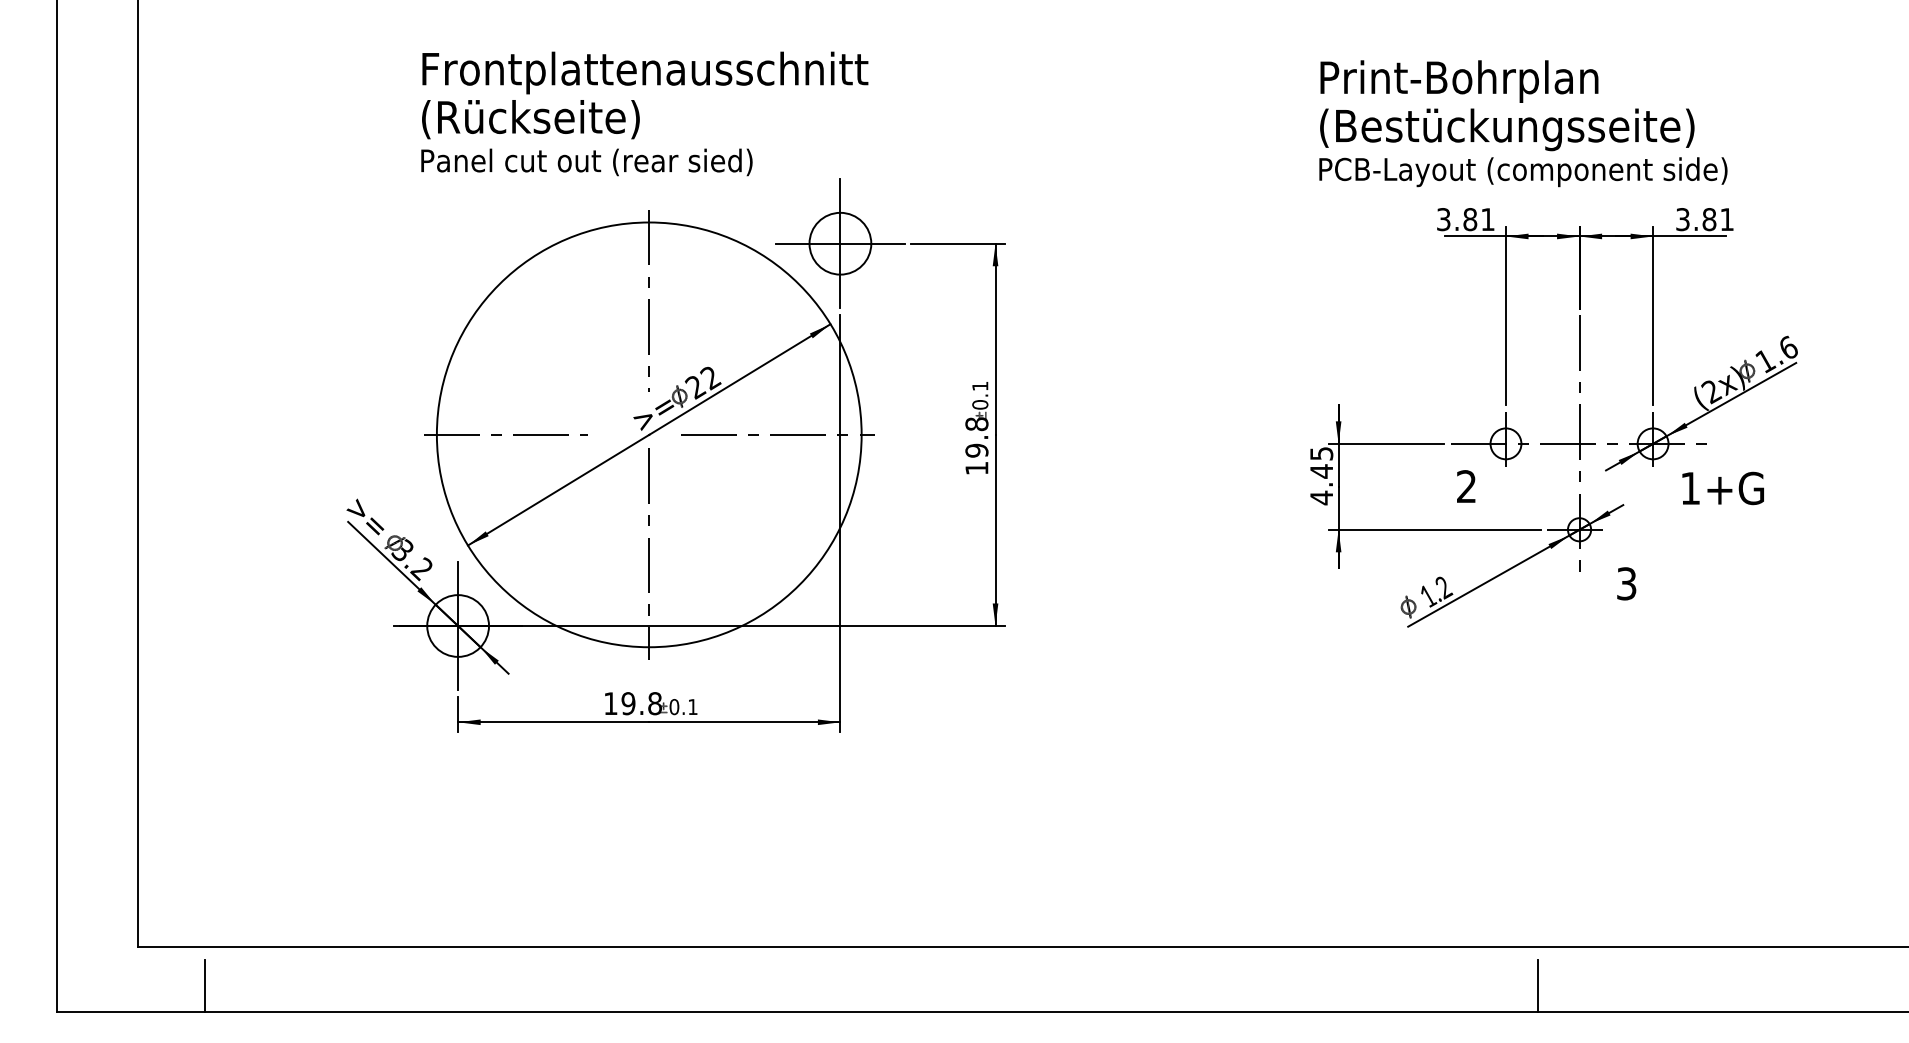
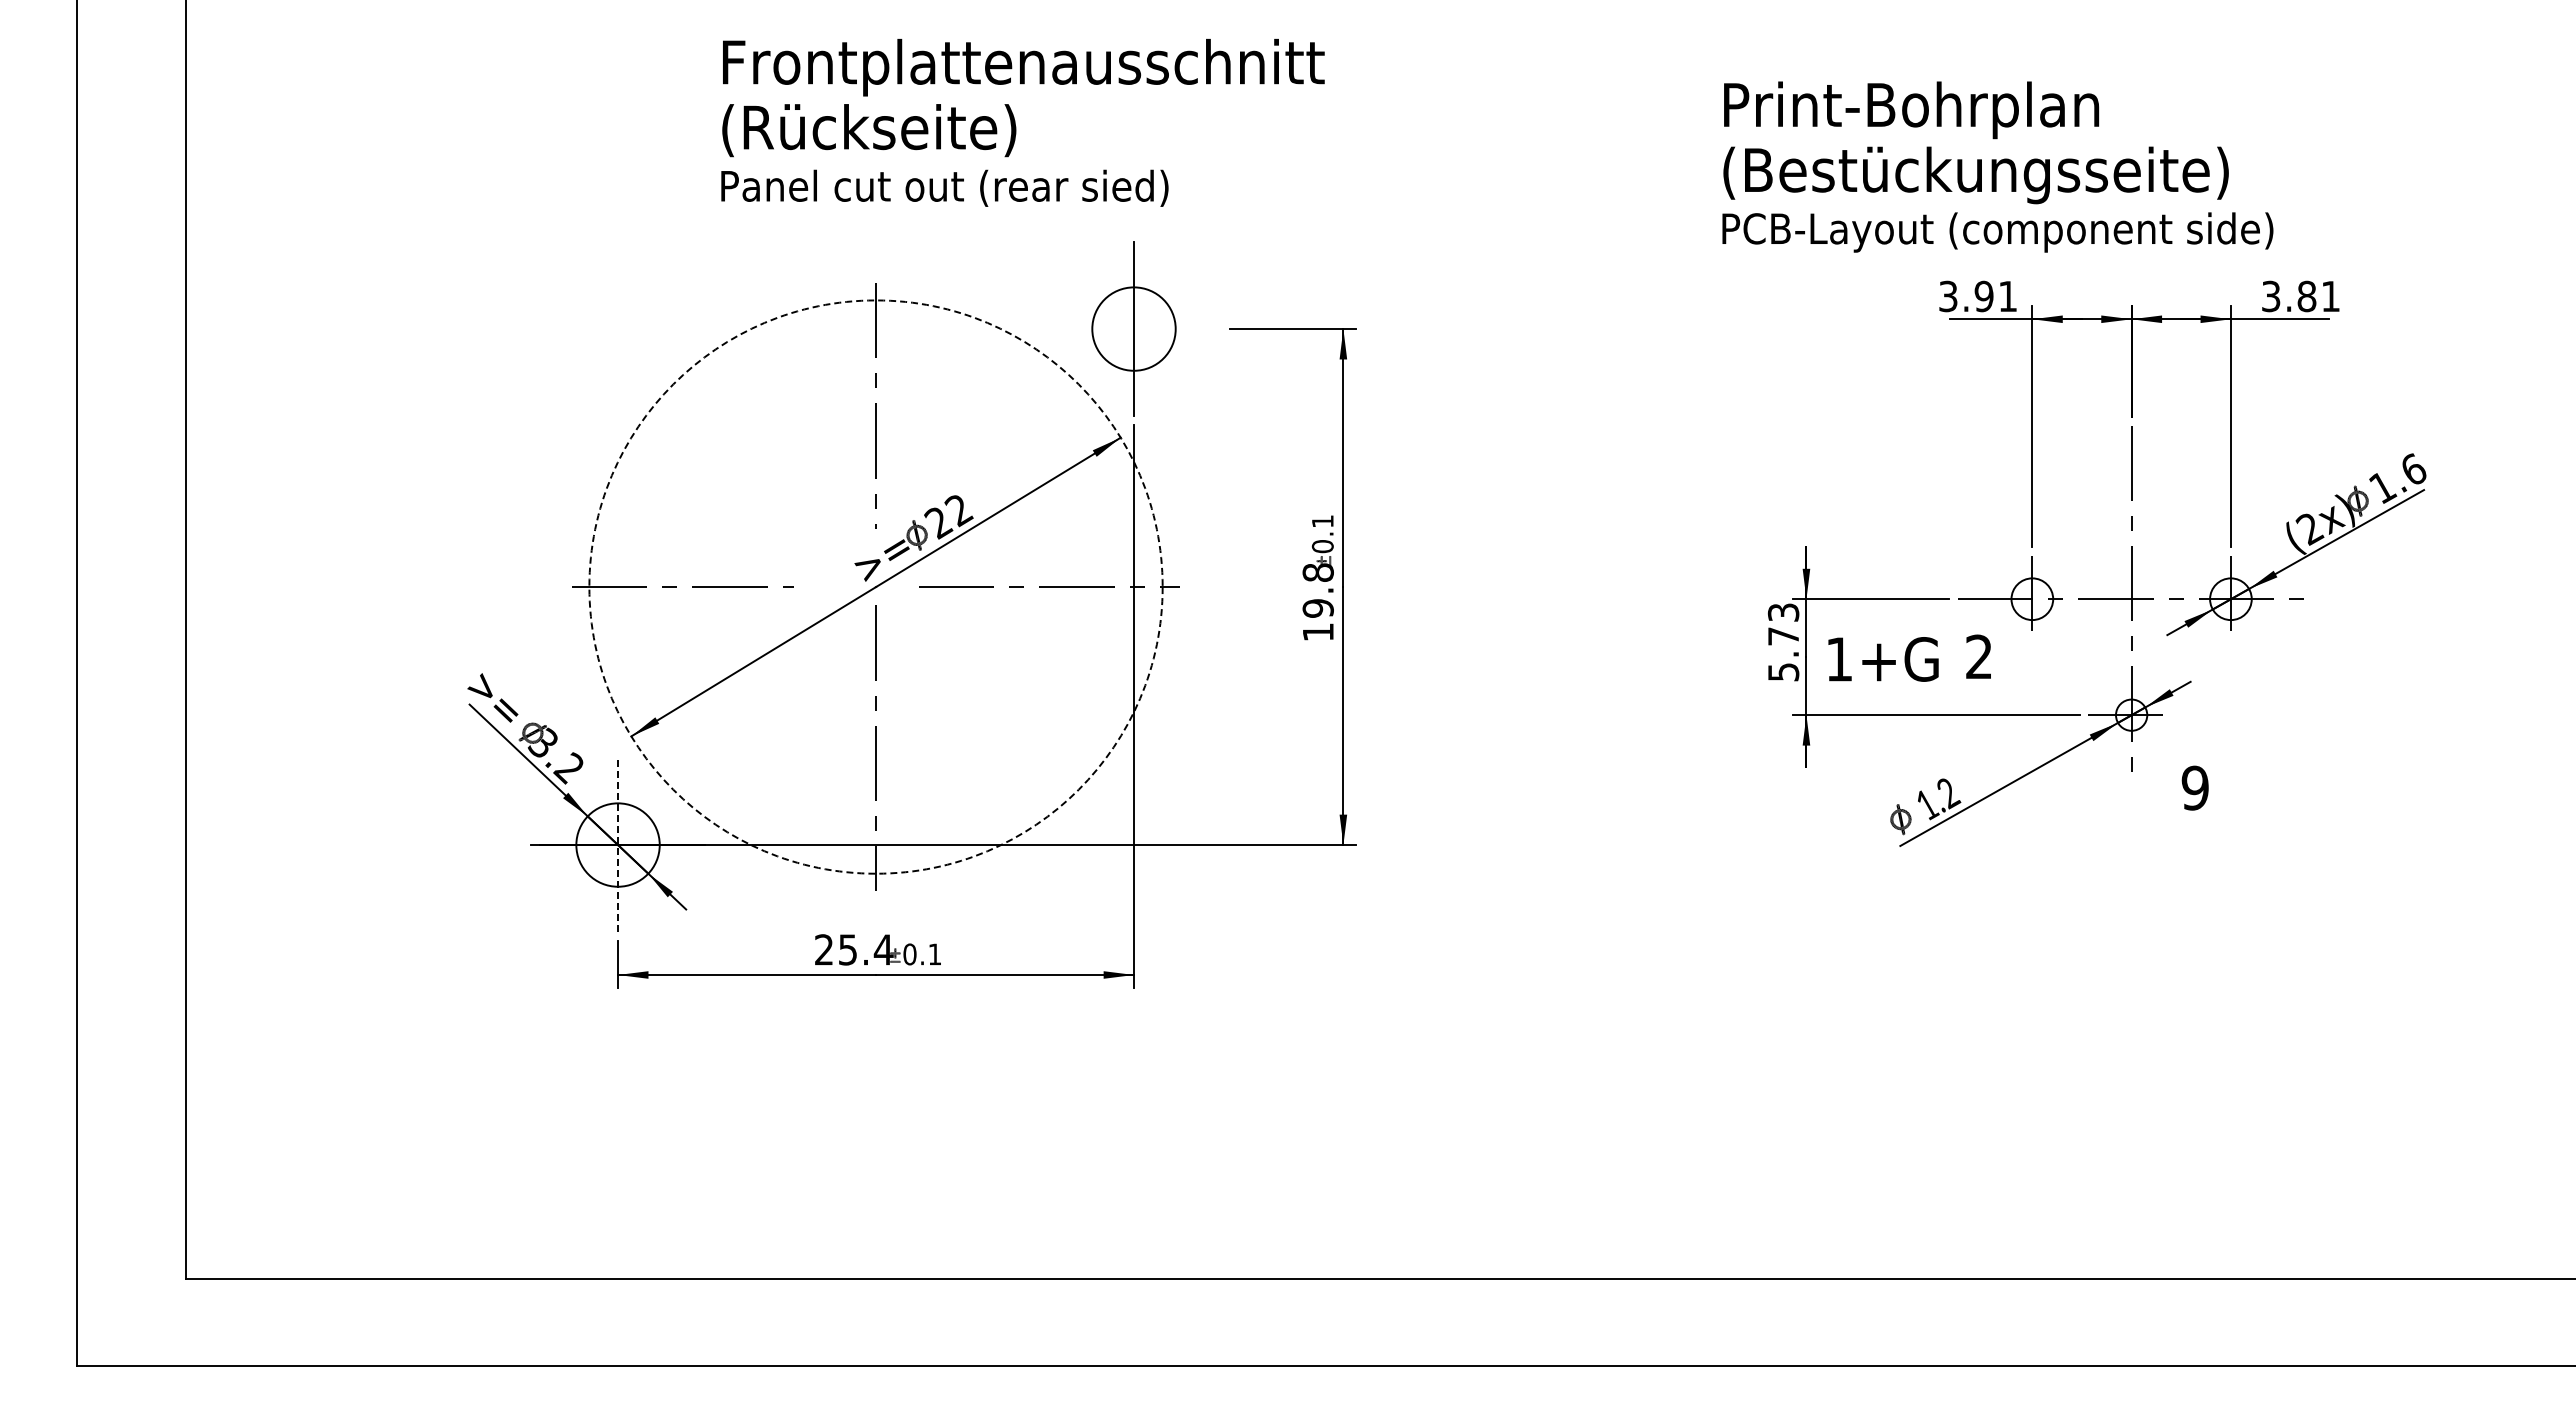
text: (644, 113) -> (1022, 122), moved
text: (1523, 123) -> (1997, 166), moved
text: (1469, 219) -> (1983, 296), 3.81 -> 3.91
line: (840, 244) -> (1133, 329), removed
circle: (648, 434) -> (875, 586), solid -> dashed
text: (1321, 475) -> (1783, 642), 4.45 -> 5.73
text: (1723, 488) -> (1883, 659), moved
text: (1626, 583) -> (2194, 787), 3 -> 9
line: (458, 626) -> (618, 845), solid -> dashed
text: (633, 703) -> (854, 949), 19.8 -> 25.4
line: (205, 985) -> (277, 1330), removed
line: (1537, 985) -> (2075, 1330), removed

